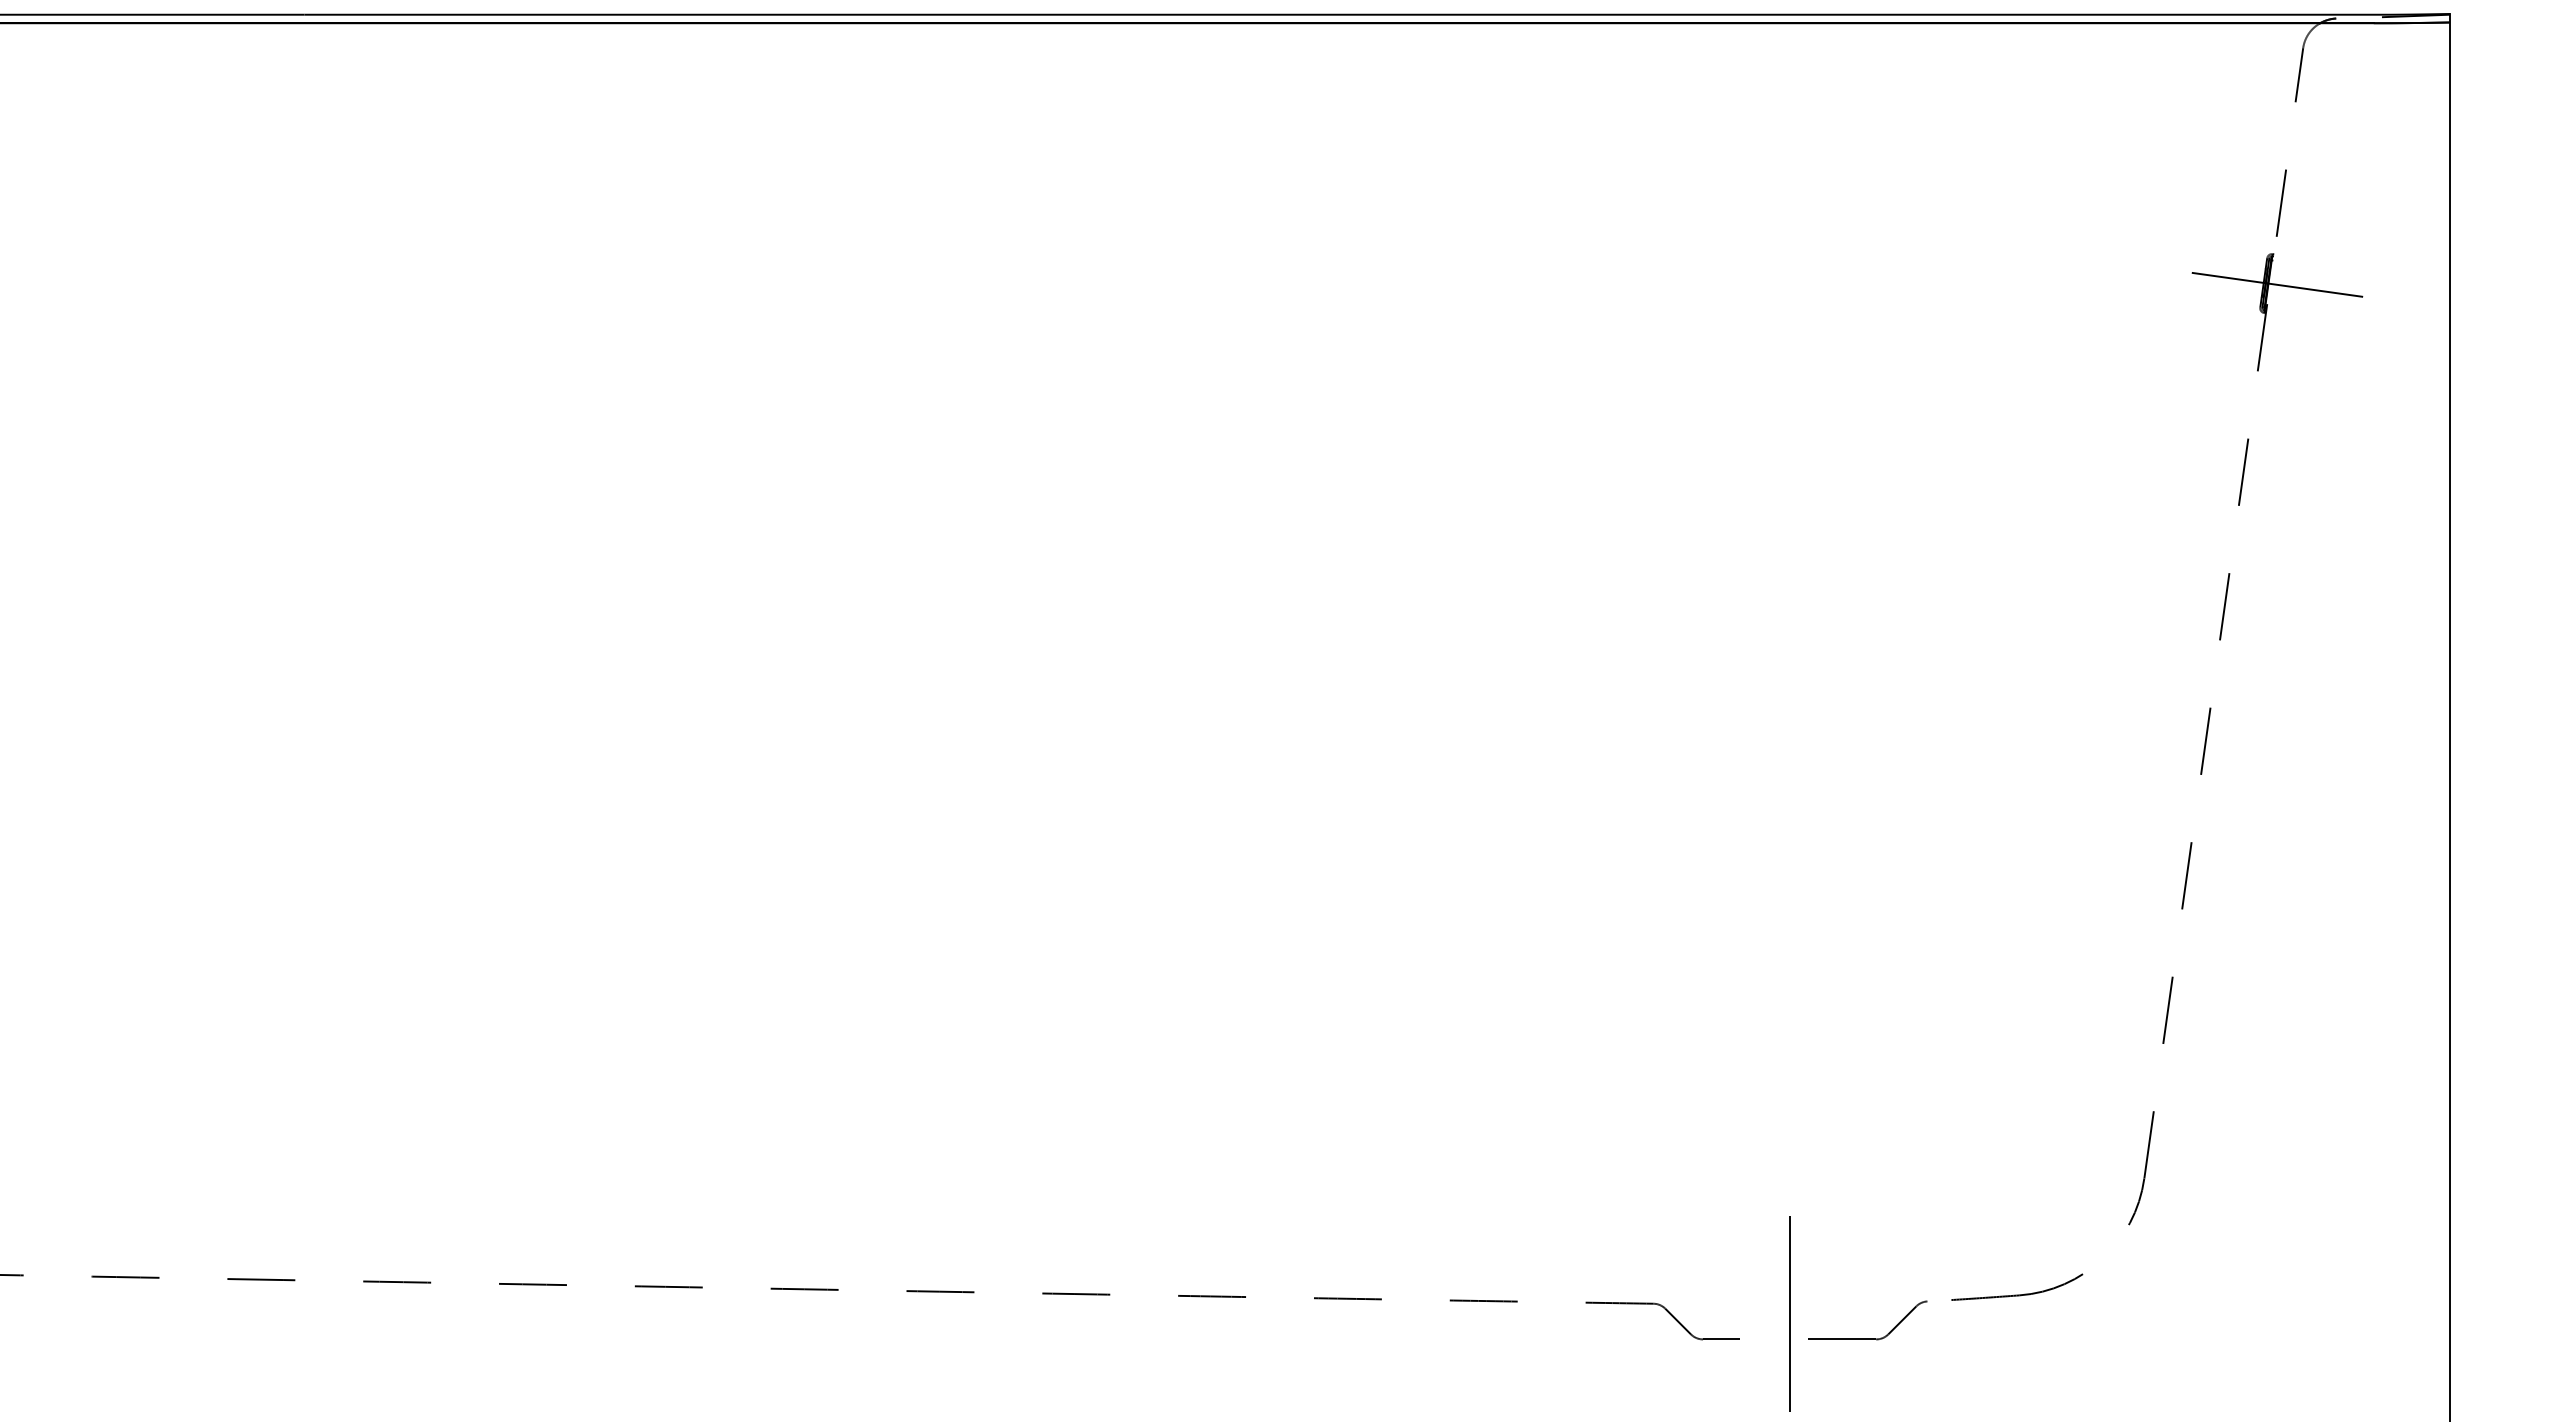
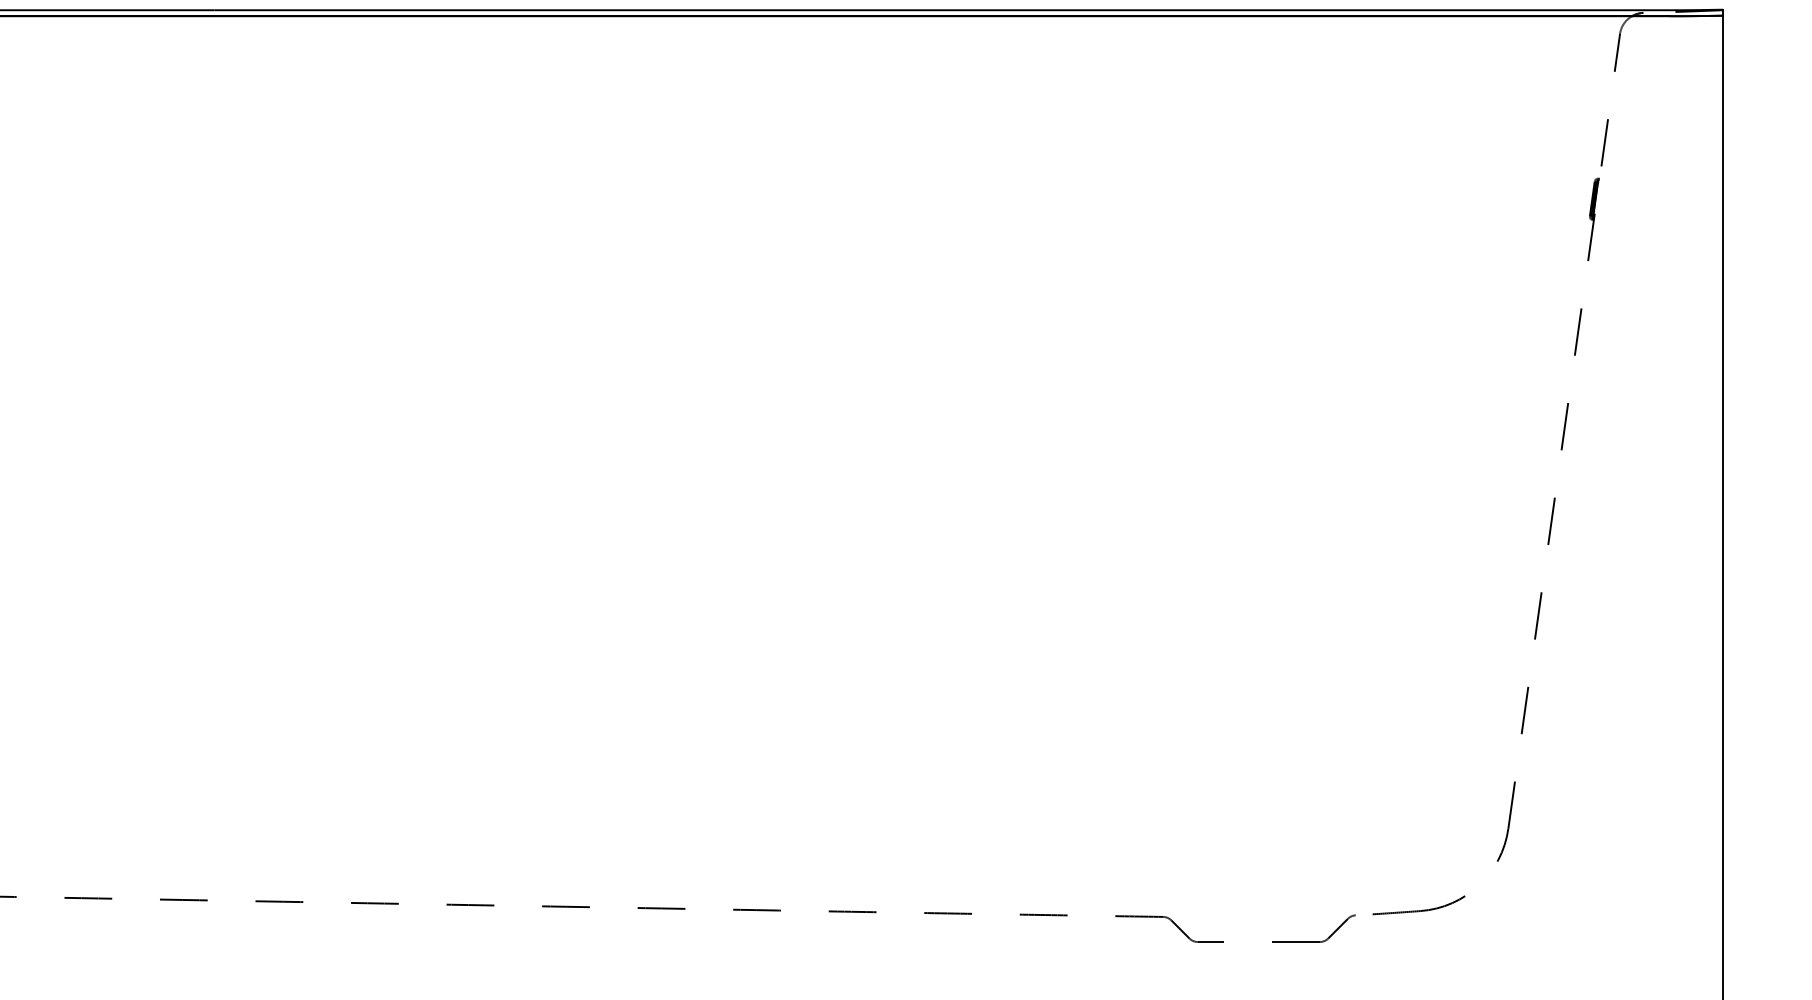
line: (2277, 284) -> (1602, 199), removed
line: (1789, 1313) -> (1258, 923), removed

